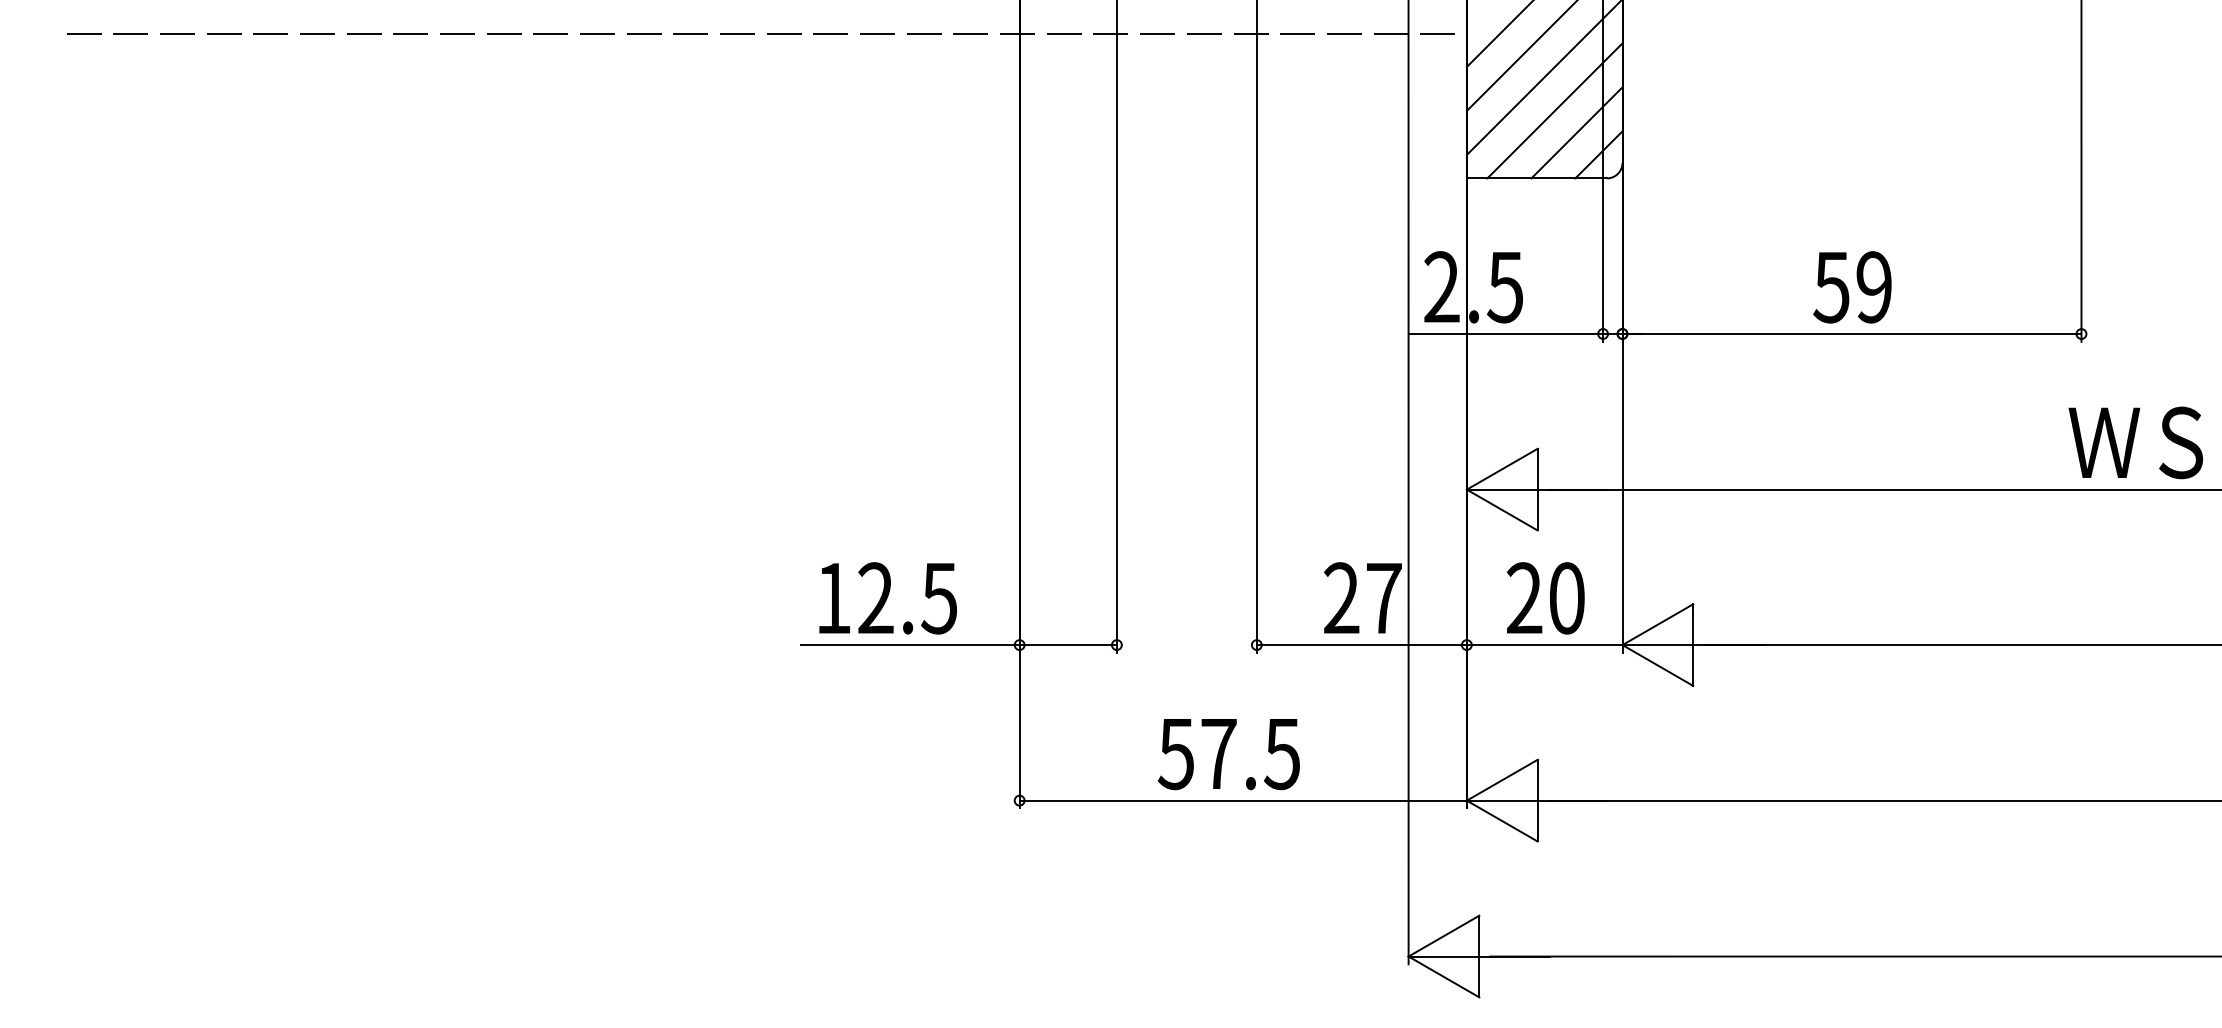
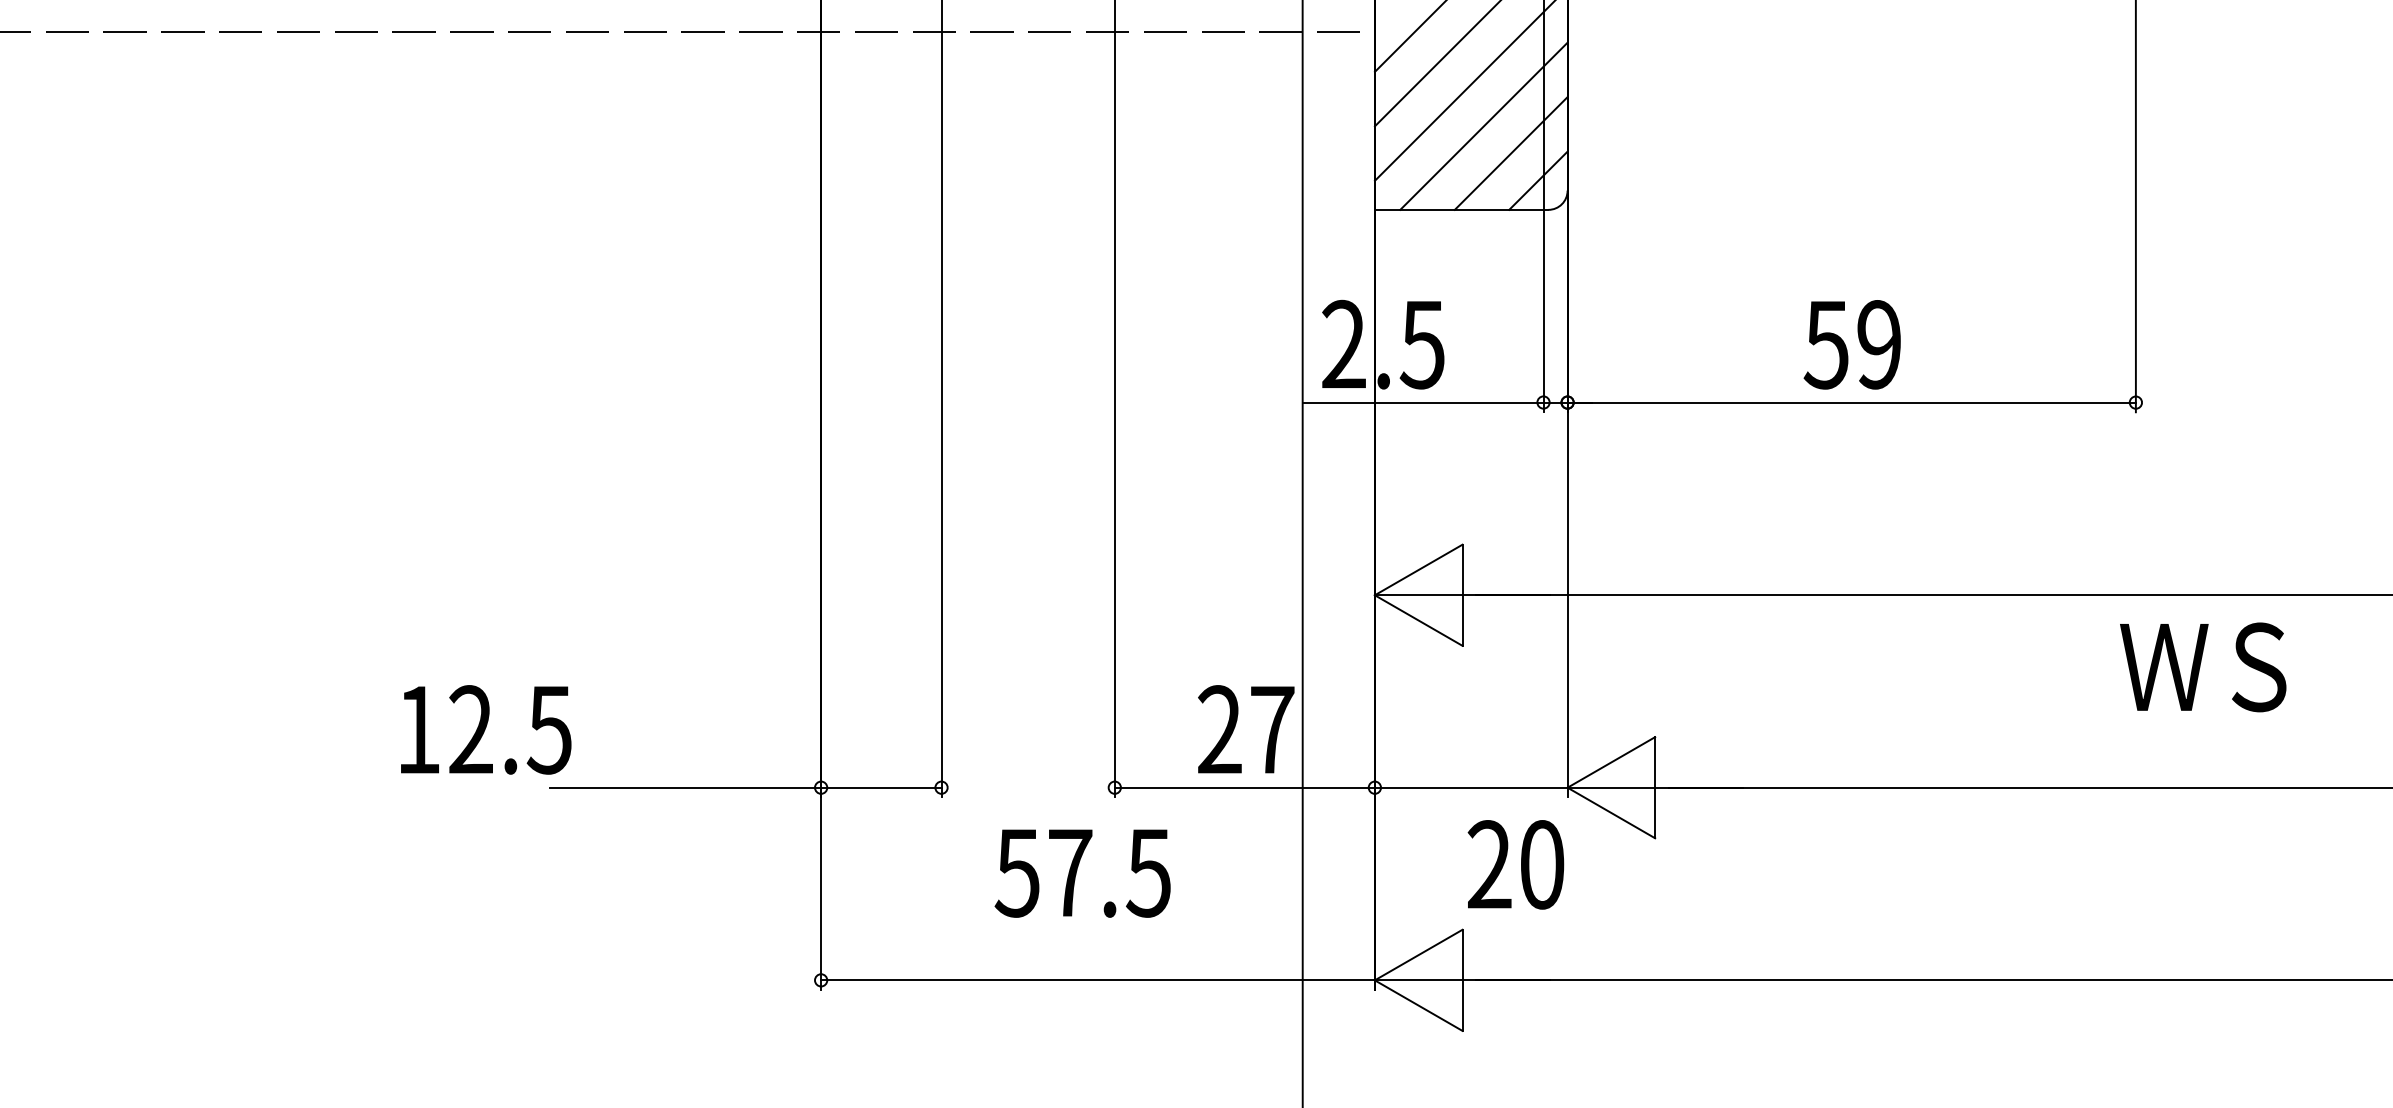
text: (2135, 442) -> (2202, 666), moved
text: (887, 598) -> (485, 730), moved
text: (1545, 598) -> (1515, 865), moved
text: (1228, 754) -> (1082, 873), moved

